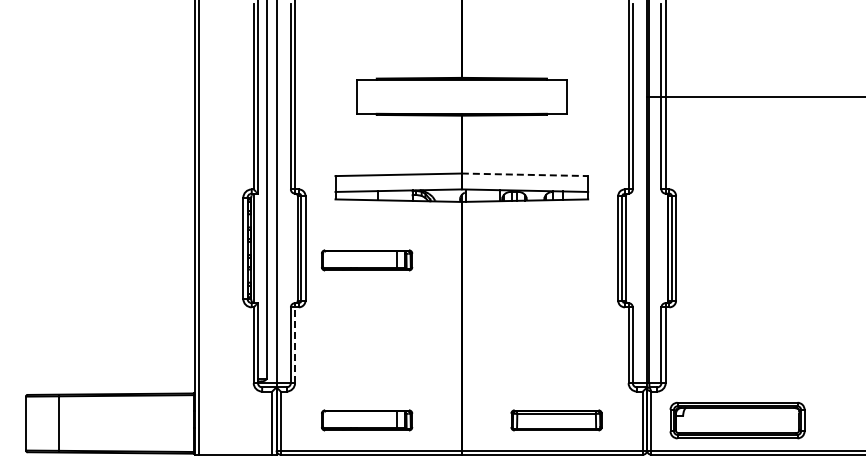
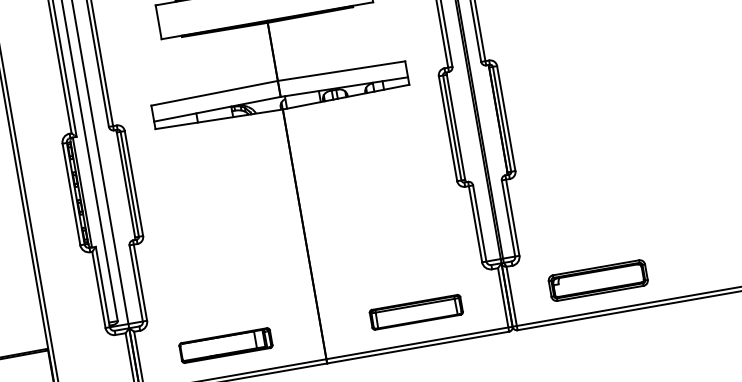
line: (525, 174) -> (342, 70), dashed -> solid
part: (367, 260) -> (198, 184), removed
line: (295, 342) -> (140, 279), dashed -> solid
part: (737, 419) -> (597, 279), size x0.71

